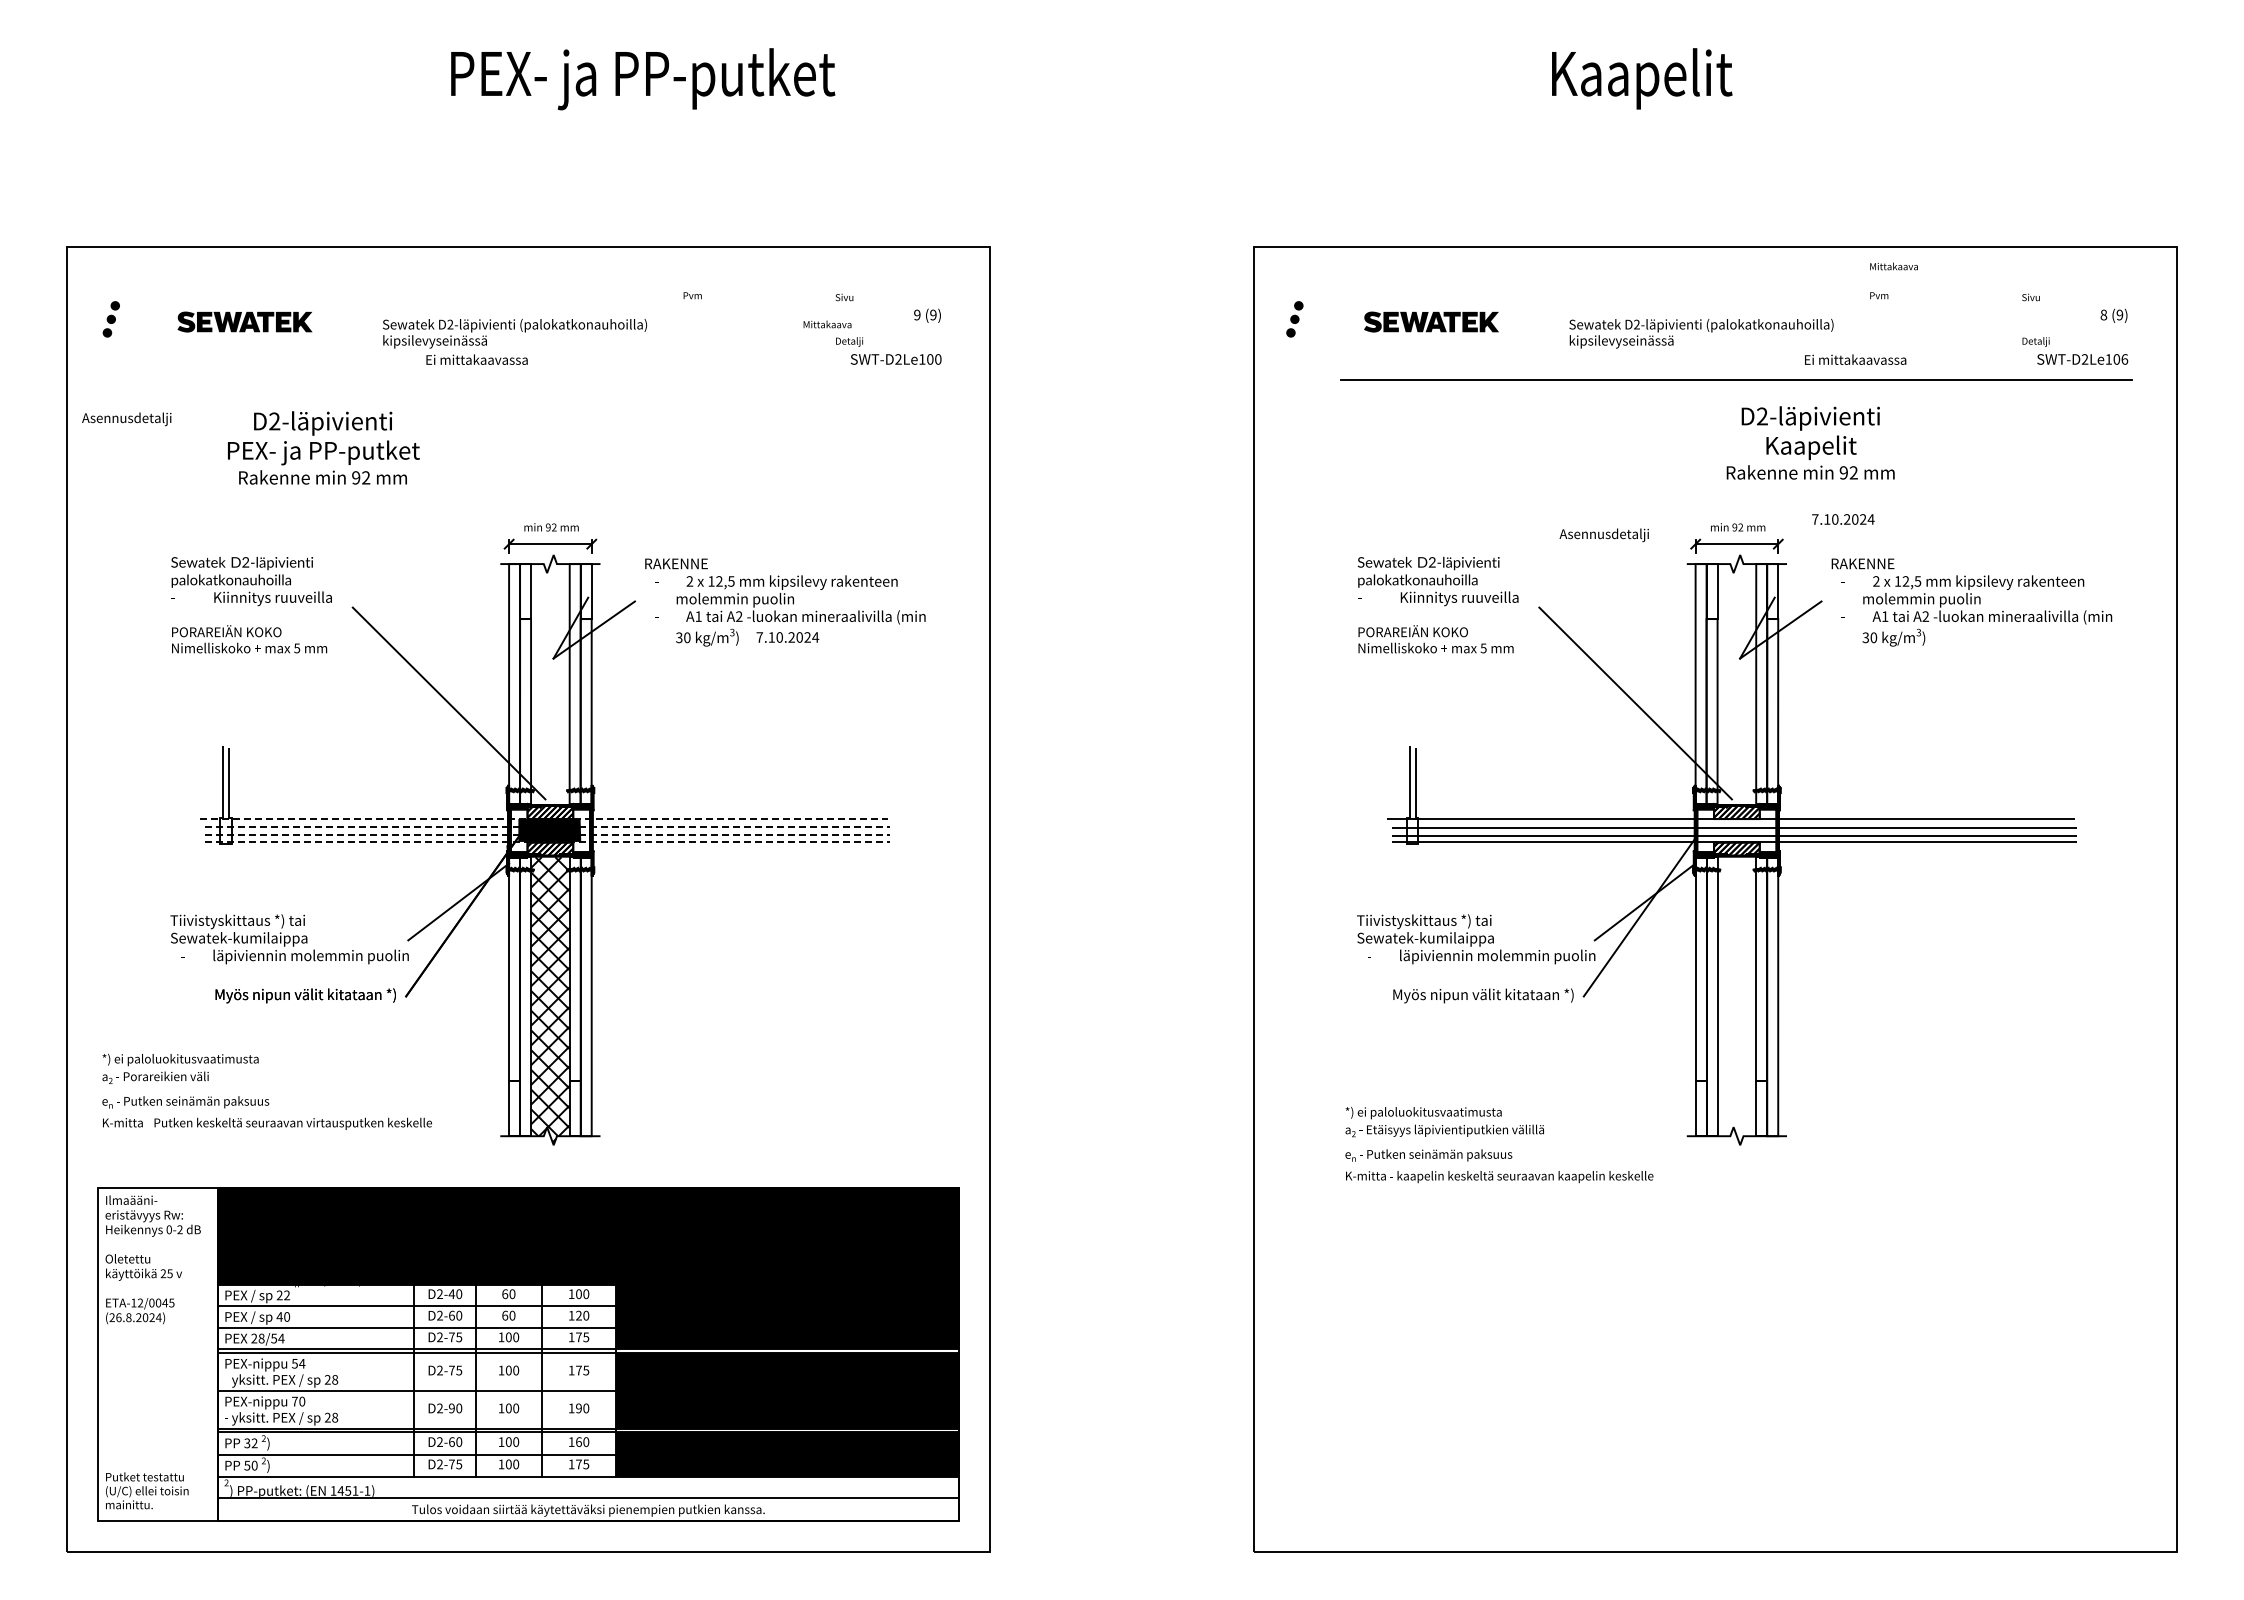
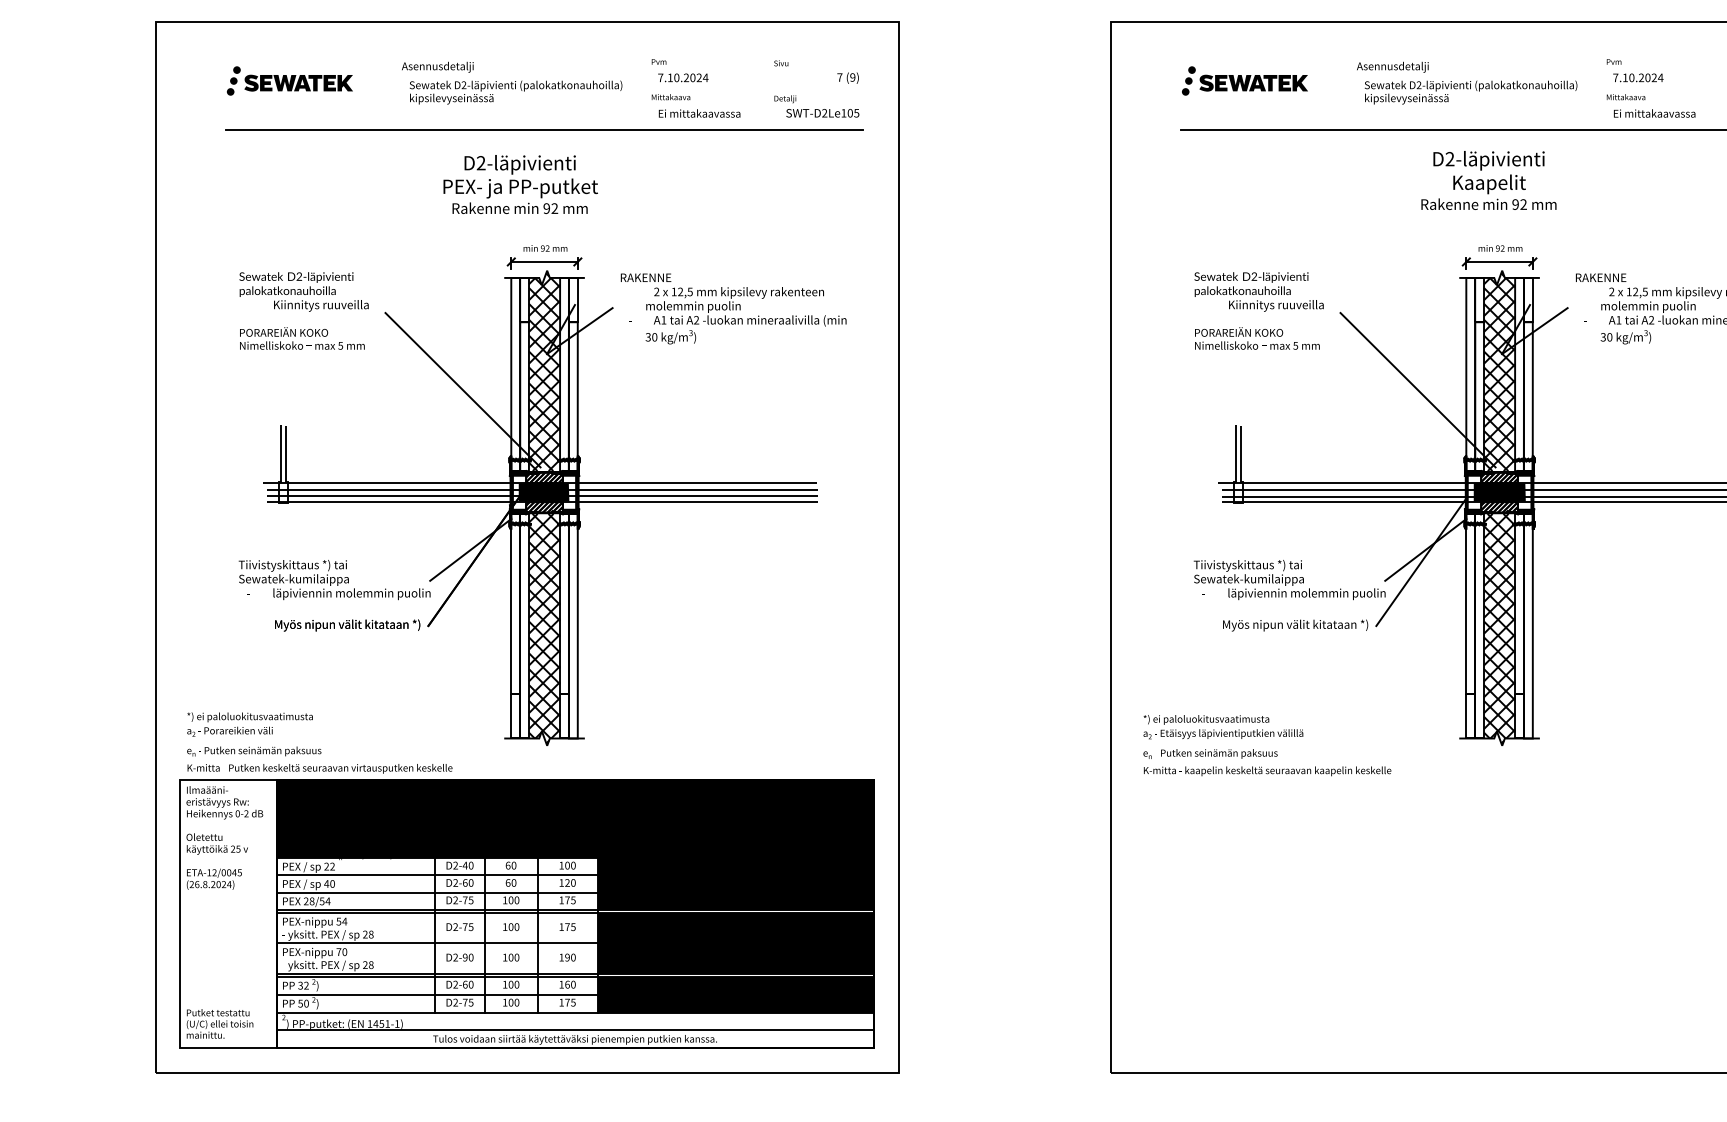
text: (1893, 266) -> (1625, 97), moved
text: (917, 314) -> (840, 77), 9 -> 7
part: (110, 319) -> (233, 81), moved
part: (1294, 319) -> (1188, 81), moved
text: (827, 324) -> (670, 97), moved
text: (476, 359) -> (699, 113), moved
text: (938, 359) -> (856, 113), SWT-D2Le100 -> SWT-D2Le105
text: (1855, 359) -> (1654, 113), moved
line: (549, 380) -> (543, 130), added
text: (126, 419) -> (437, 67), moved
text: (1810, 442) -> (1488, 180), moved
text: (323, 447) -> (520, 184), moved
text: (1843, 519) -> (1638, 77), moved
text: (1603, 535) -> (1392, 67), moved
text: (787, 637) -> (683, 77), moved
hatch: (550, 681) -> (544, 372), added
hatch: (1736, 681) -> (1499, 372), added
line: (544, 819) -> (539, 483), dashed -> solid
line: (547, 827) -> (542, 490), dashed -> solid
fill: (1736, 830) -> (1499, 492), added
line: (547, 835) -> (542, 496), dashed -> solid
line: (547, 841) -> (542, 501), dashed -> solid
hatch: (1736, 999) -> (1499, 628), added
text: (266, 1091) -> (319, 742), moved
text: (1499, 1145) -> (1267, 745), moved

